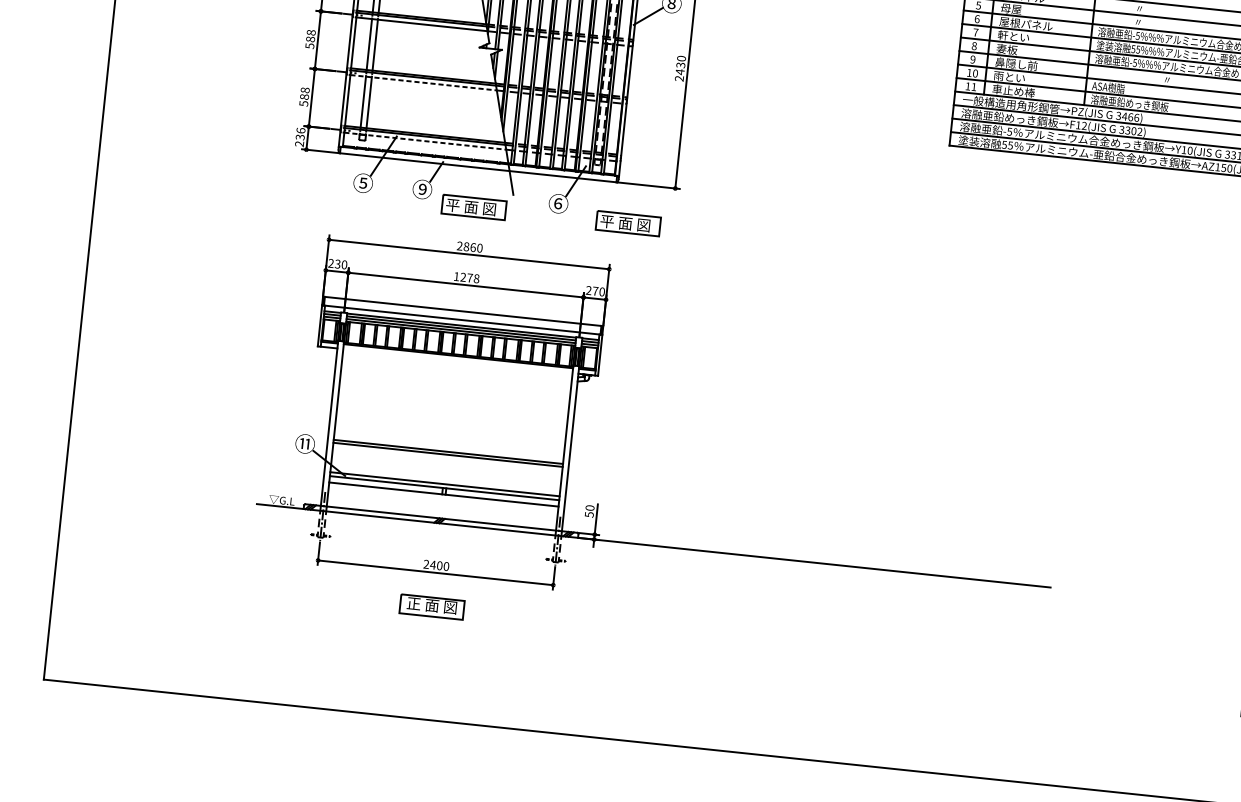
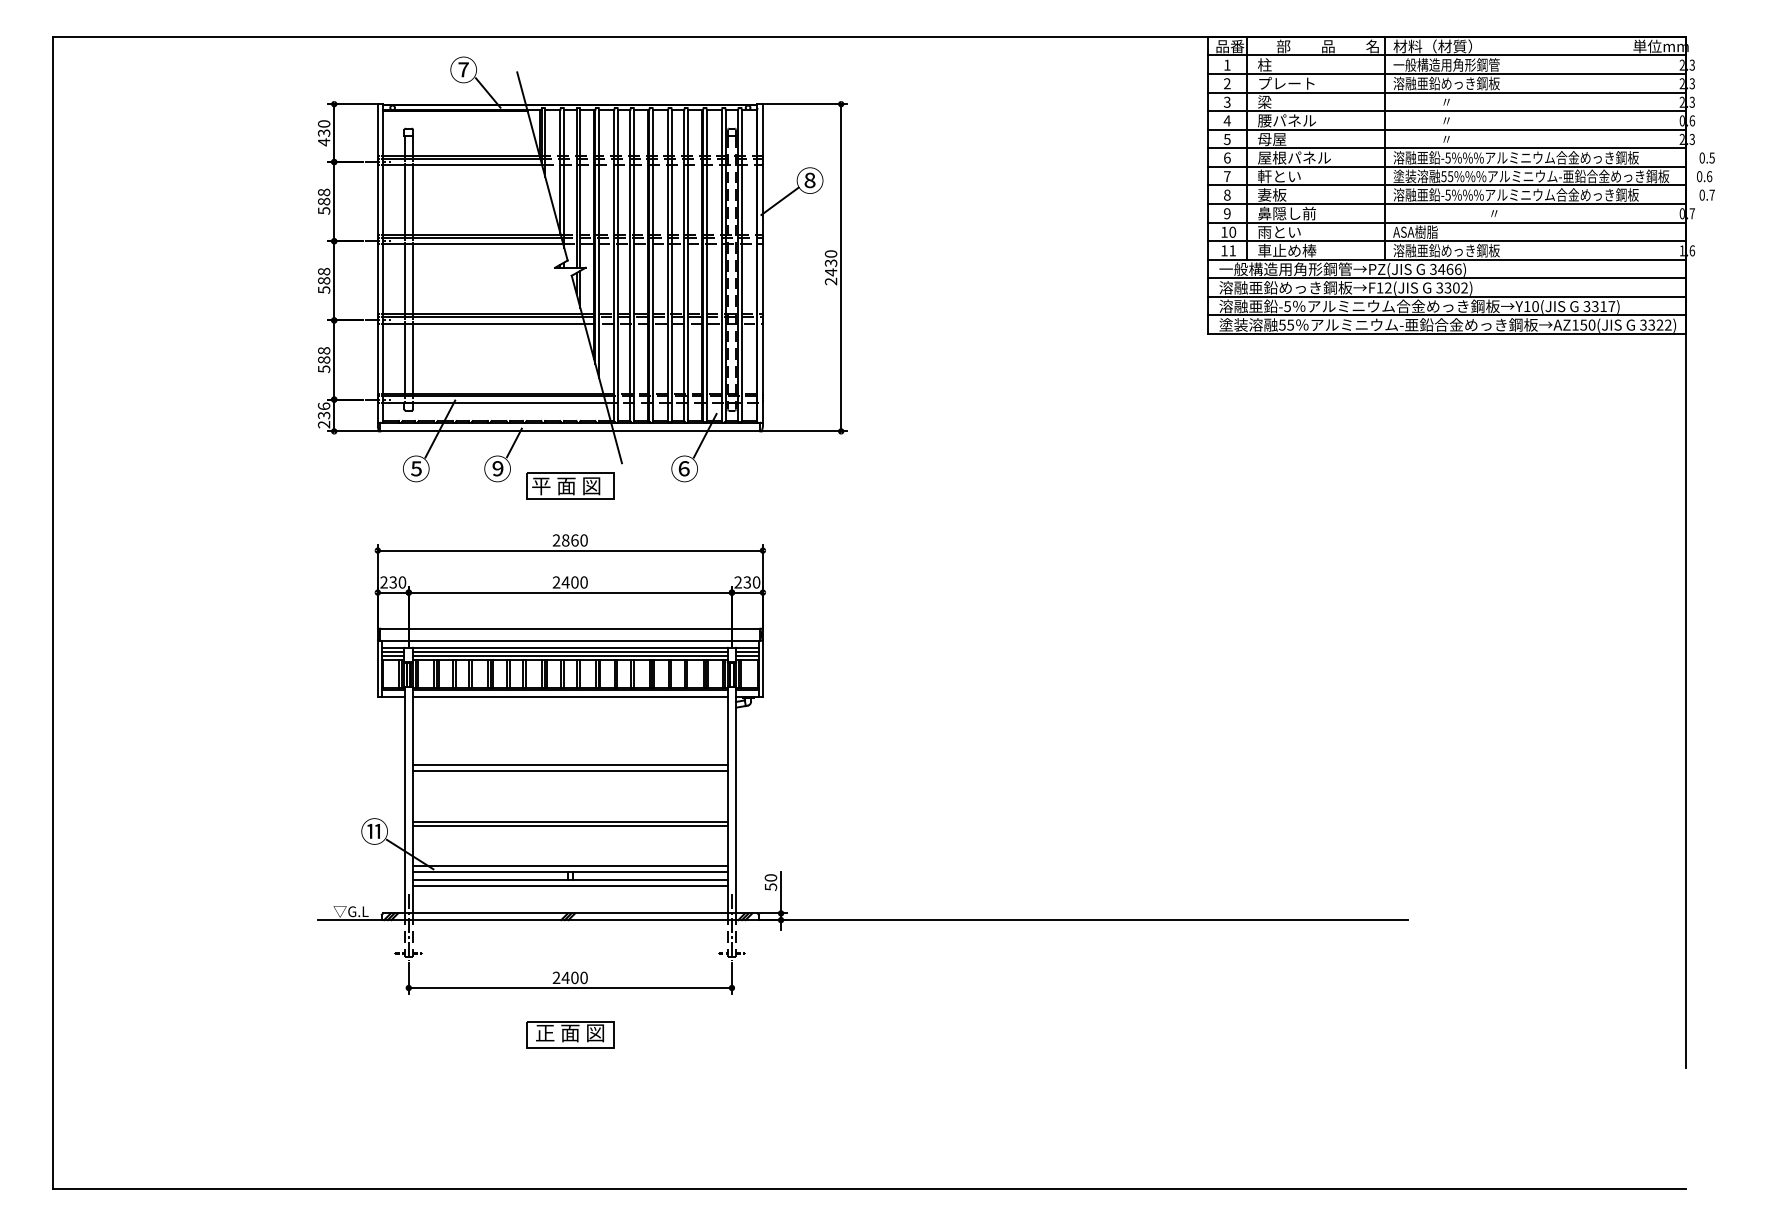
line: (423, 82) -> (483, 323), dashed -> solid
line: (425, 141) -> (495, 402), dashed -> solid
part: (628, 223) -> (782, 485), removed
text: (466, 277) -> (569, 582), 1278 -> 2400
text: (595, 291) -> (747, 582), 270 -> 230
line: (457, 361) -> (569, 697), added
line: (452, 410) -> (569, 765), added
line: (451, 415) -> (569, 771), added
line: (442, 498) -> (569, 886), added

